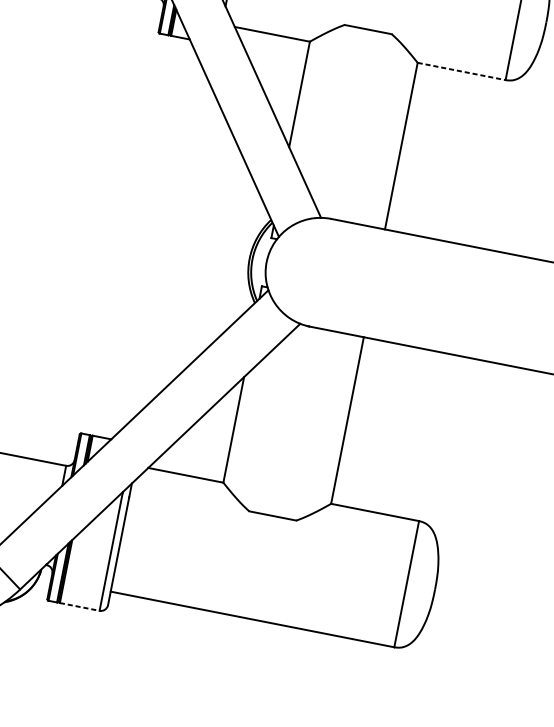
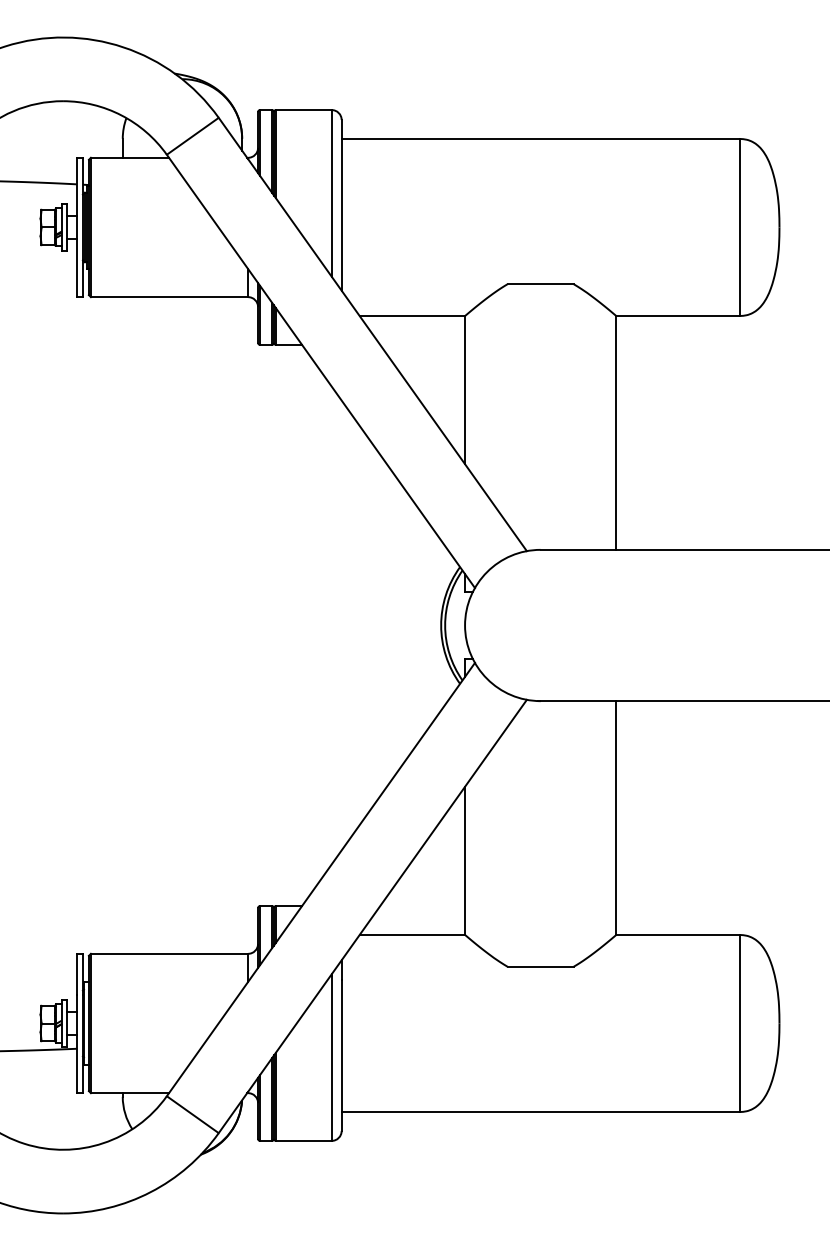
line: (461, 71) -> (677, 316), dashed -> solid
line: (79, 606) -> (303, 1140), dashed -> solid

